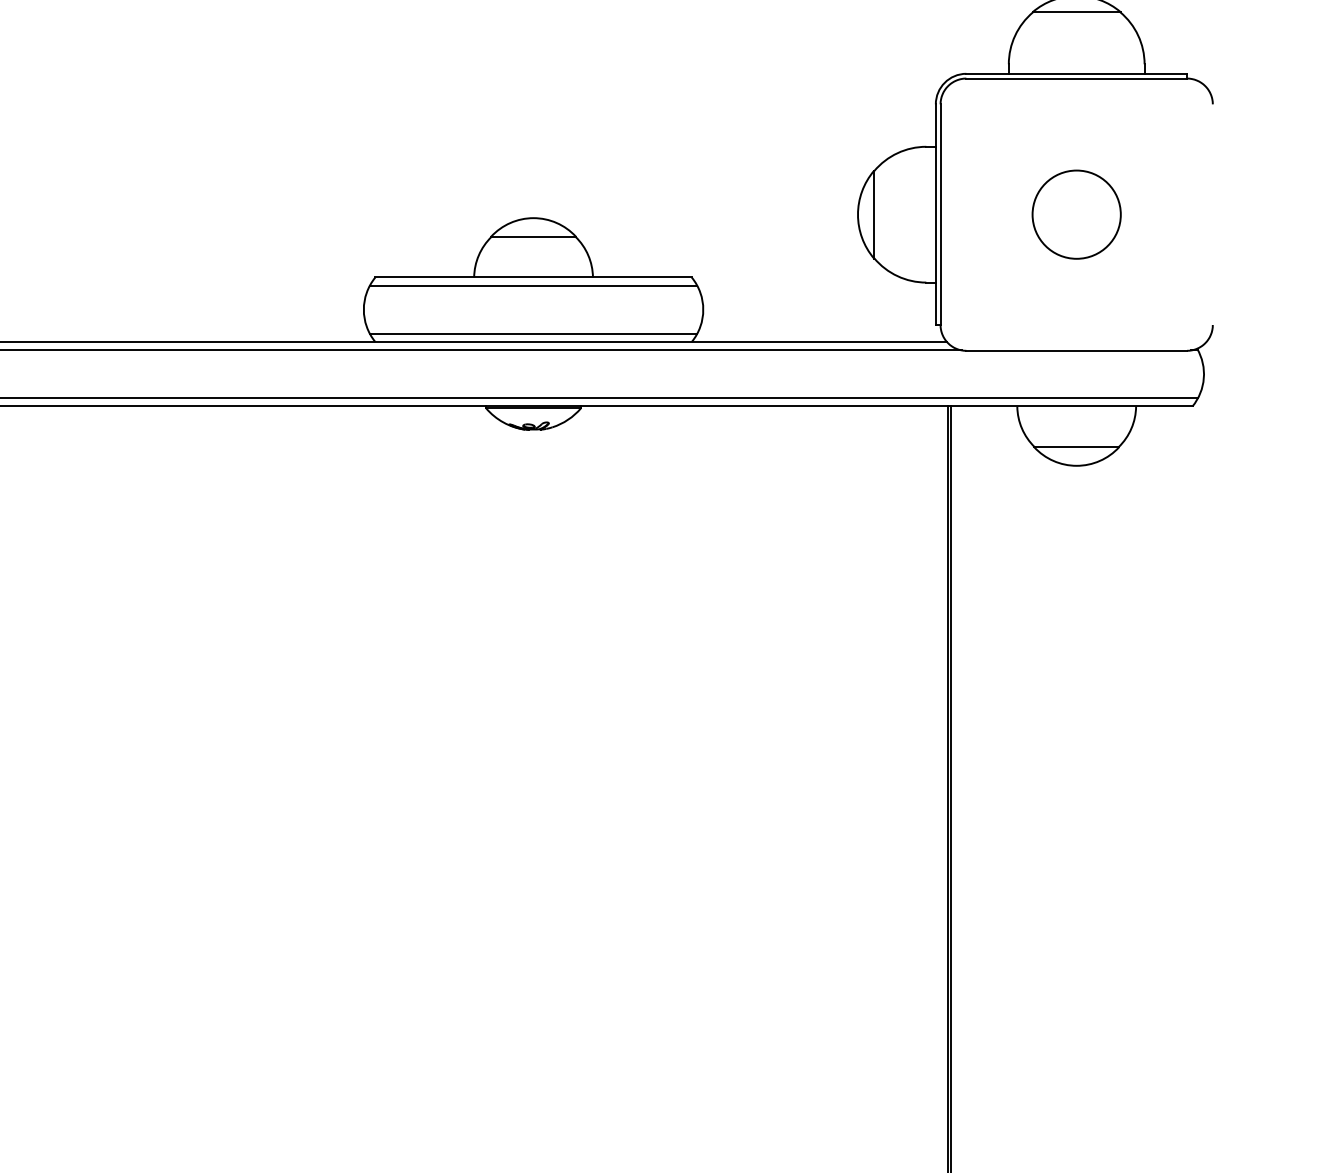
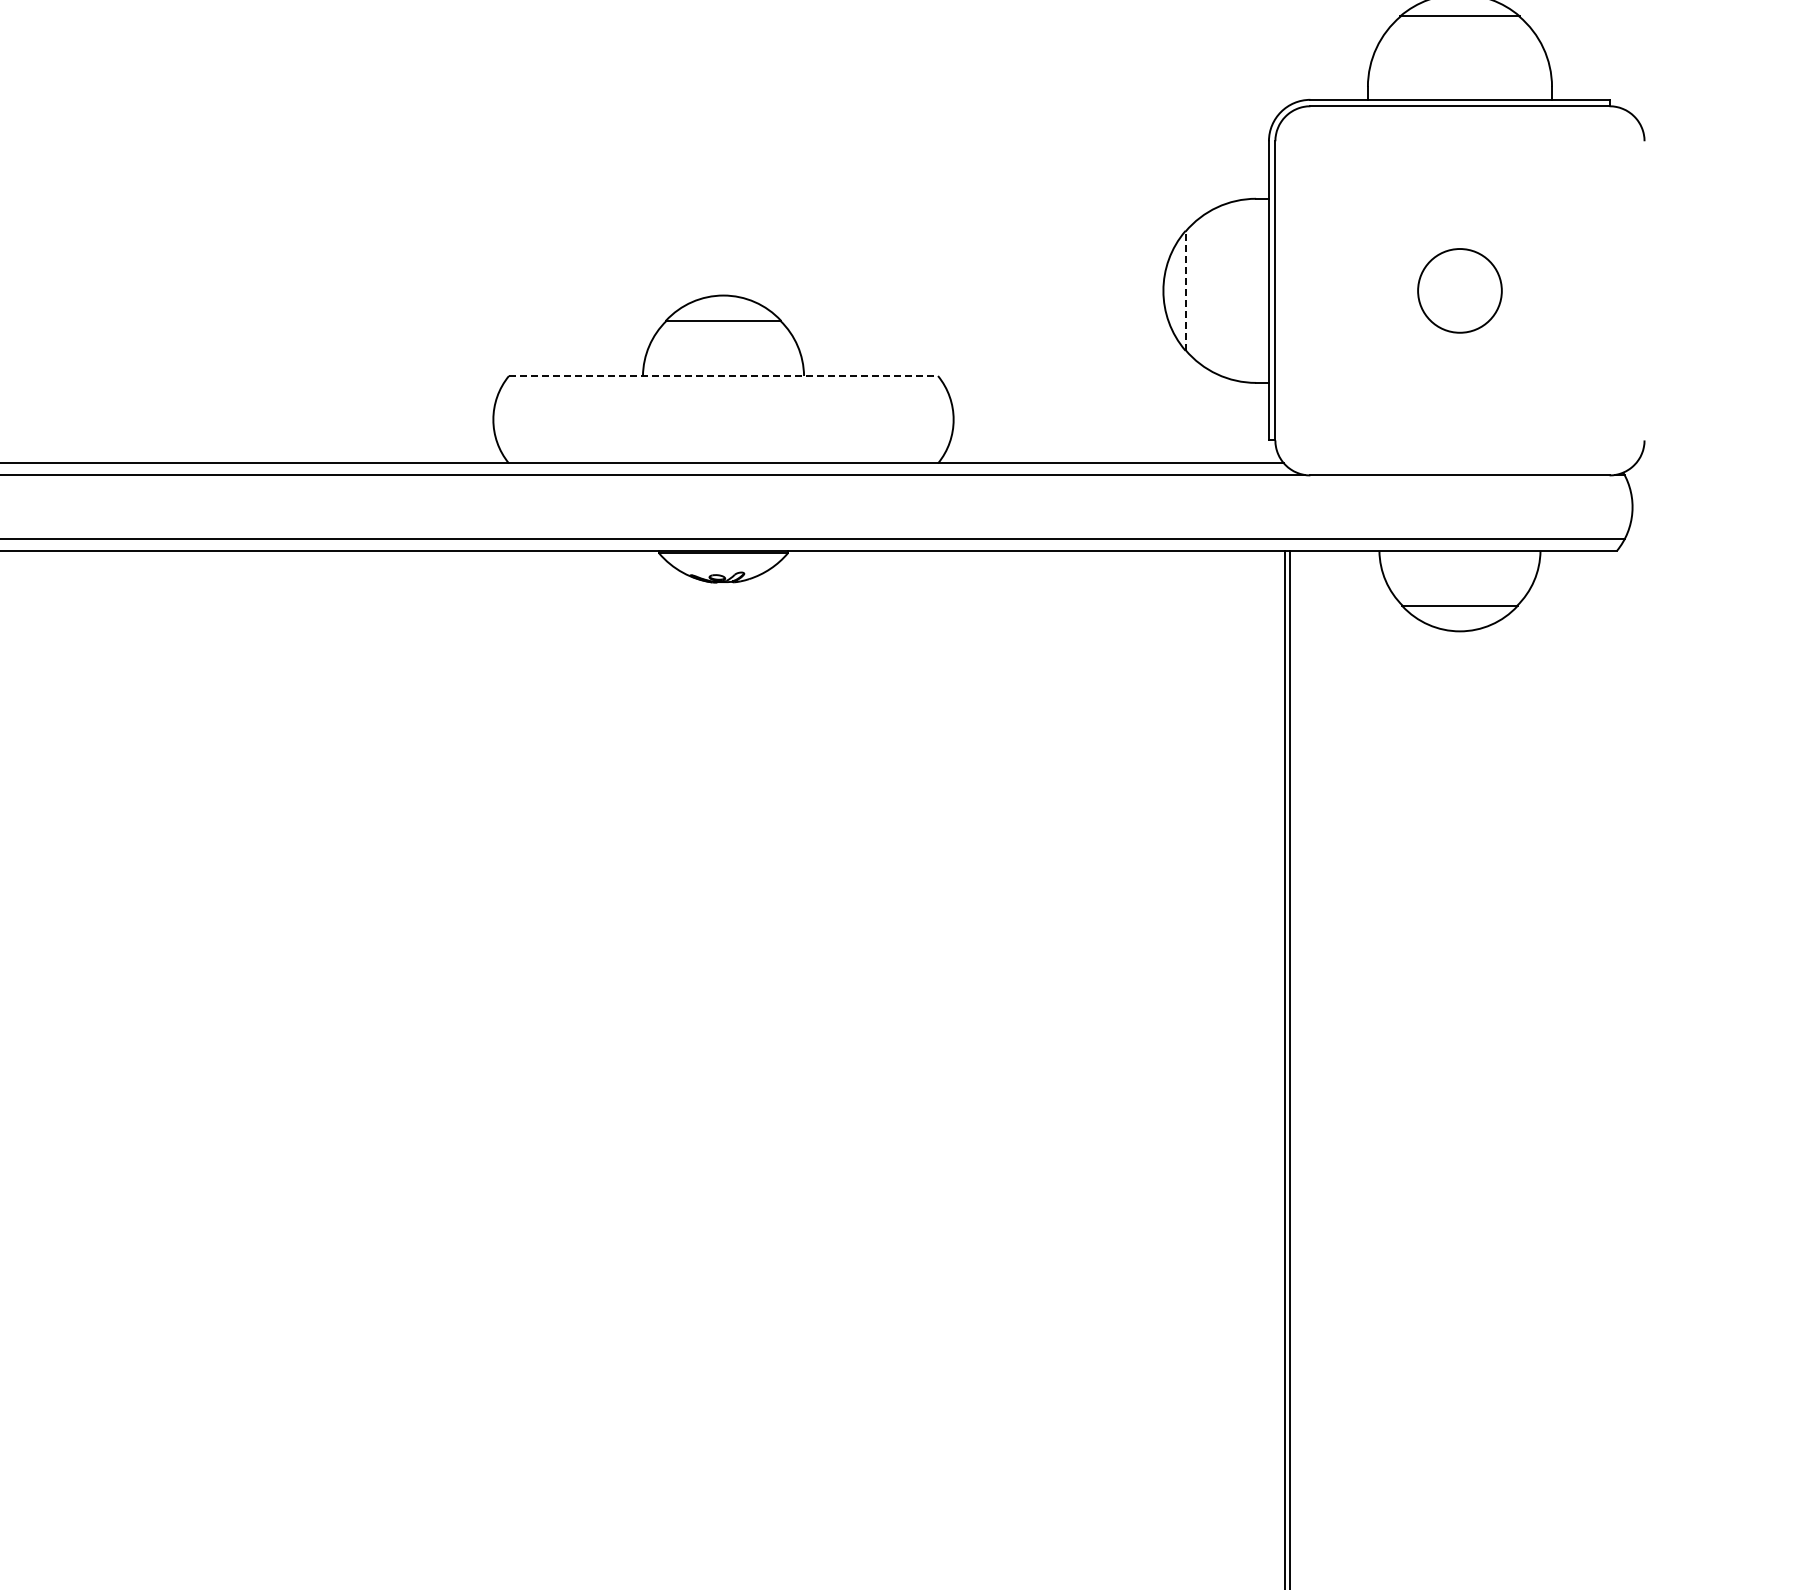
line: (874, 214) -> (1185, 290), solid -> dashed
circle: (1076, 214) -> (1459, 290), size x0.7
line: (533, 277) -> (723, 376), solid -> dashed
line: (533, 285) -> (723, 387), removed
line: (533, 333) -> (723, 451), removed

